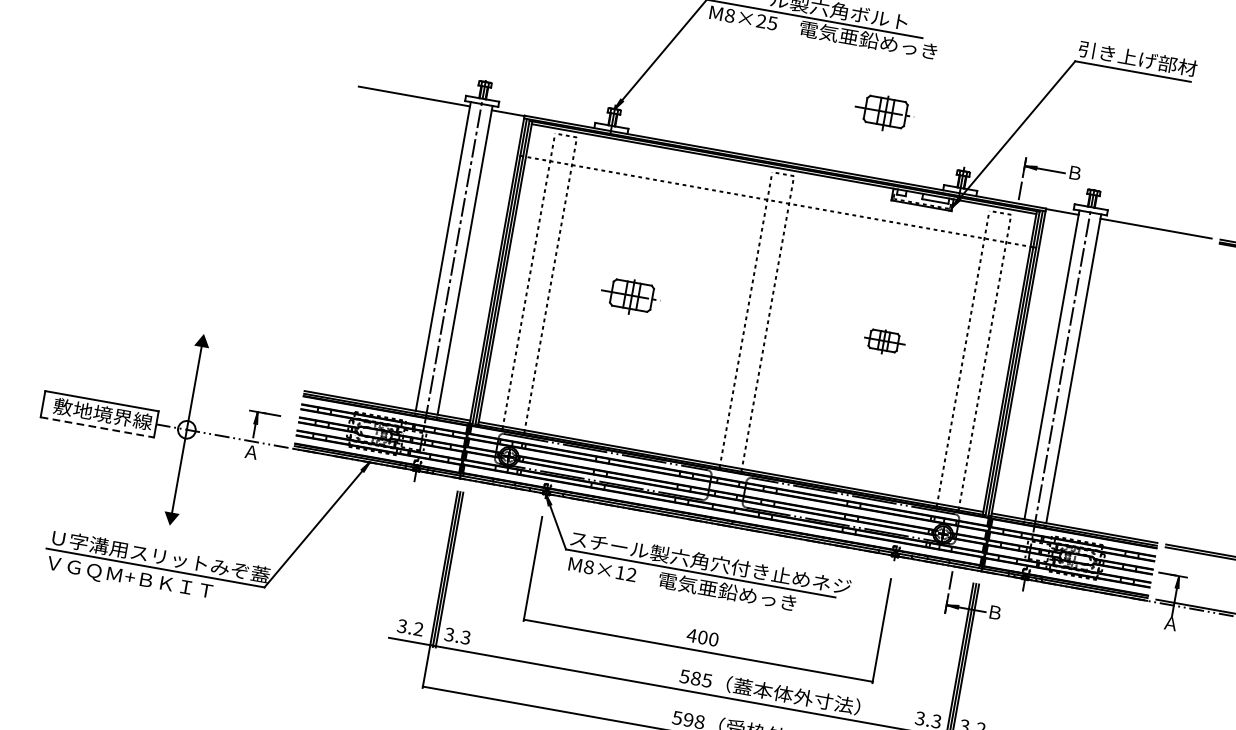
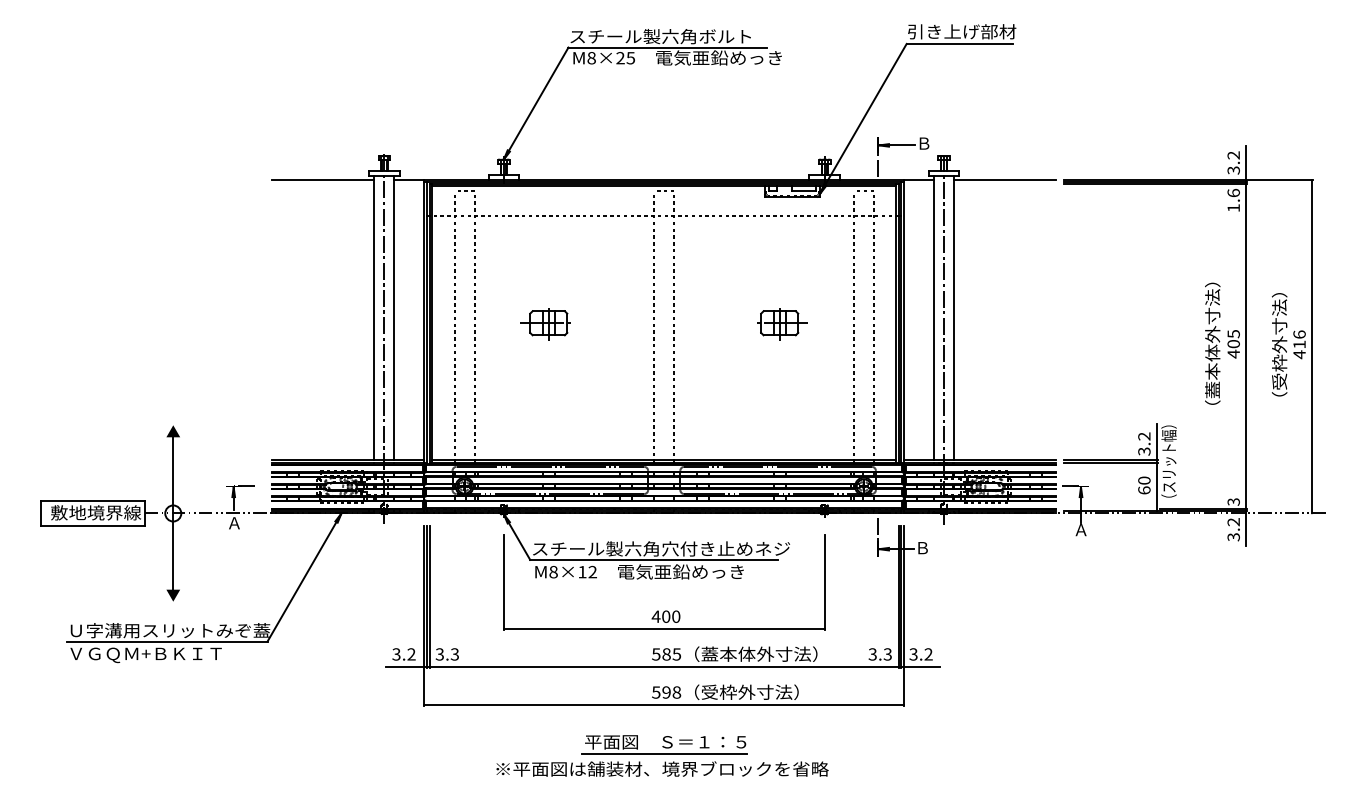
part: (881, 112) -> (742, 120), removed
part: (885, 342) -> (782, 324), size x1.43
line: (97, 427) -> (93, 525), dashed -> solid

